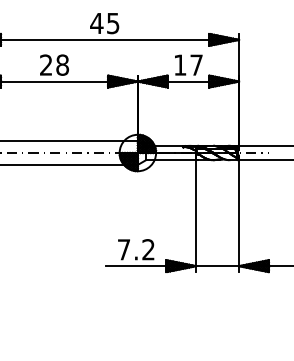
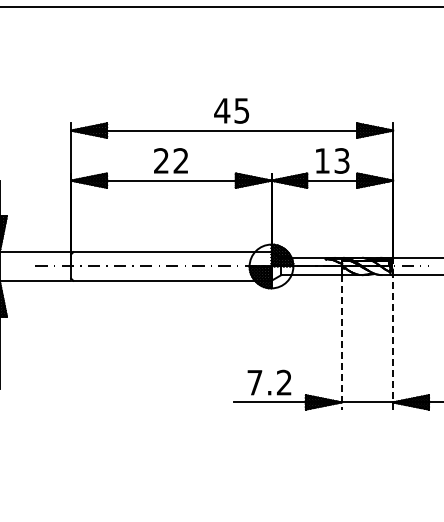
text: (62, 64) -> (180, 160), 28 -> 22
text: (196, 64) -> (341, 160), 17 -> 13
line: (239, 215) -> (393, 341), solid -> dashed
line: (196, 216) -> (341, 342), solid -> dashed

